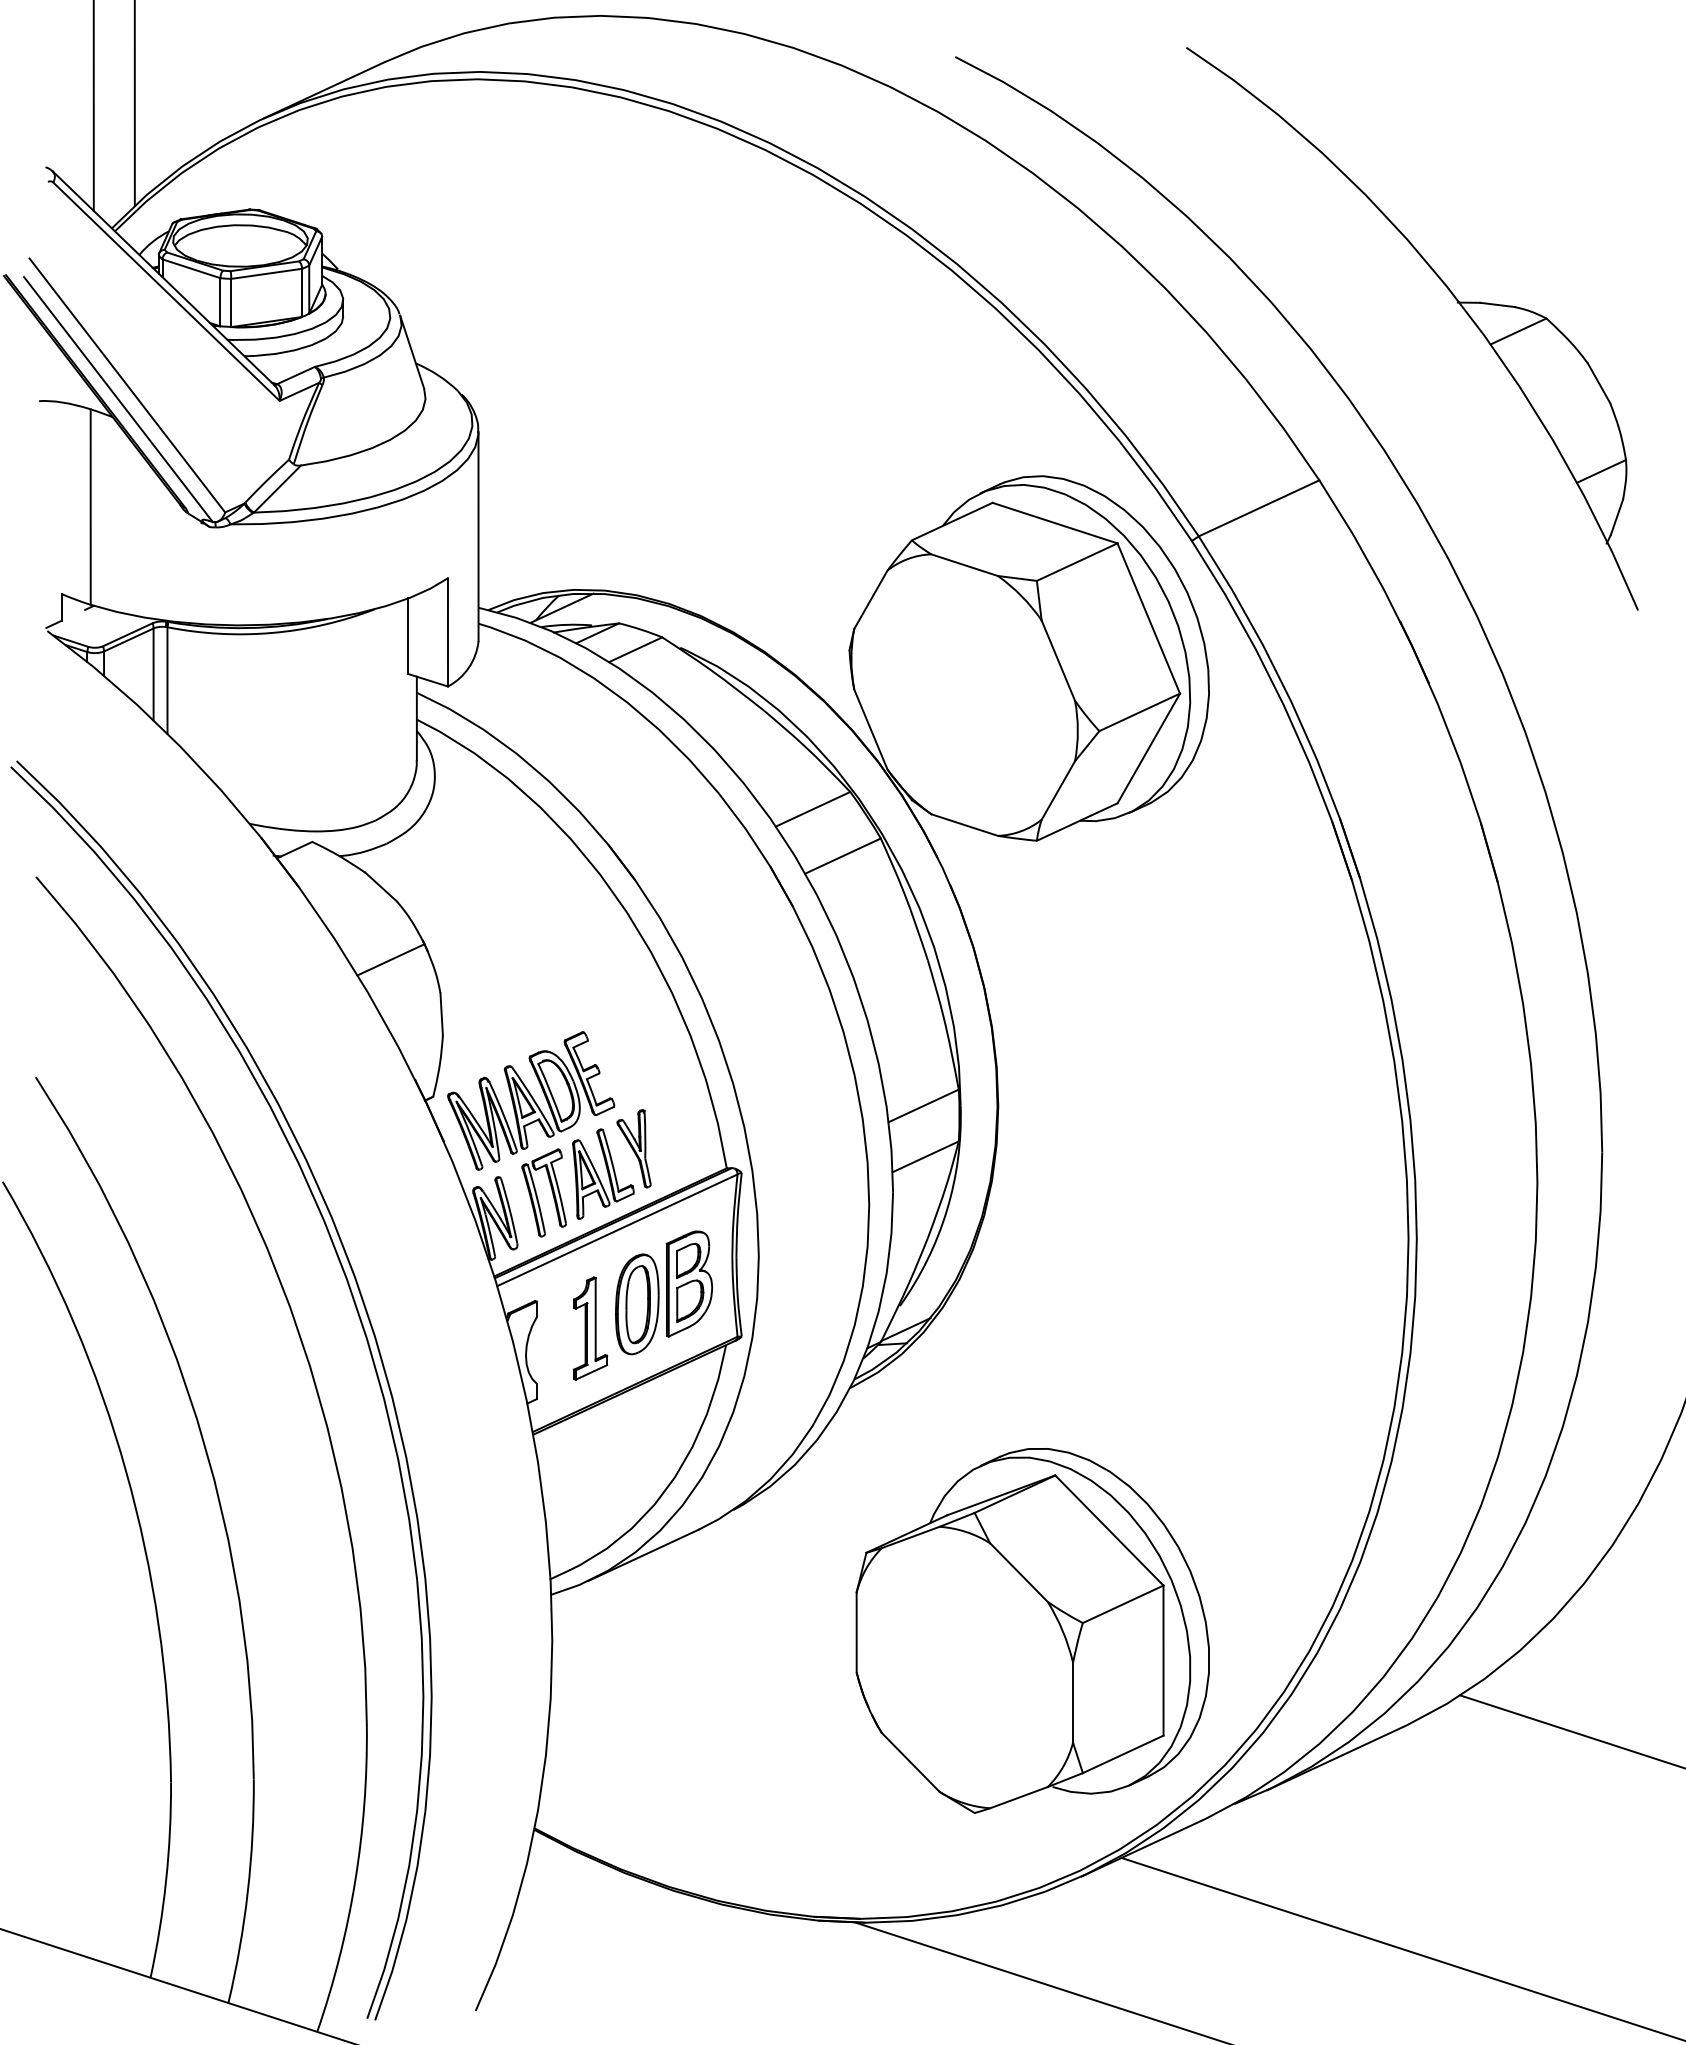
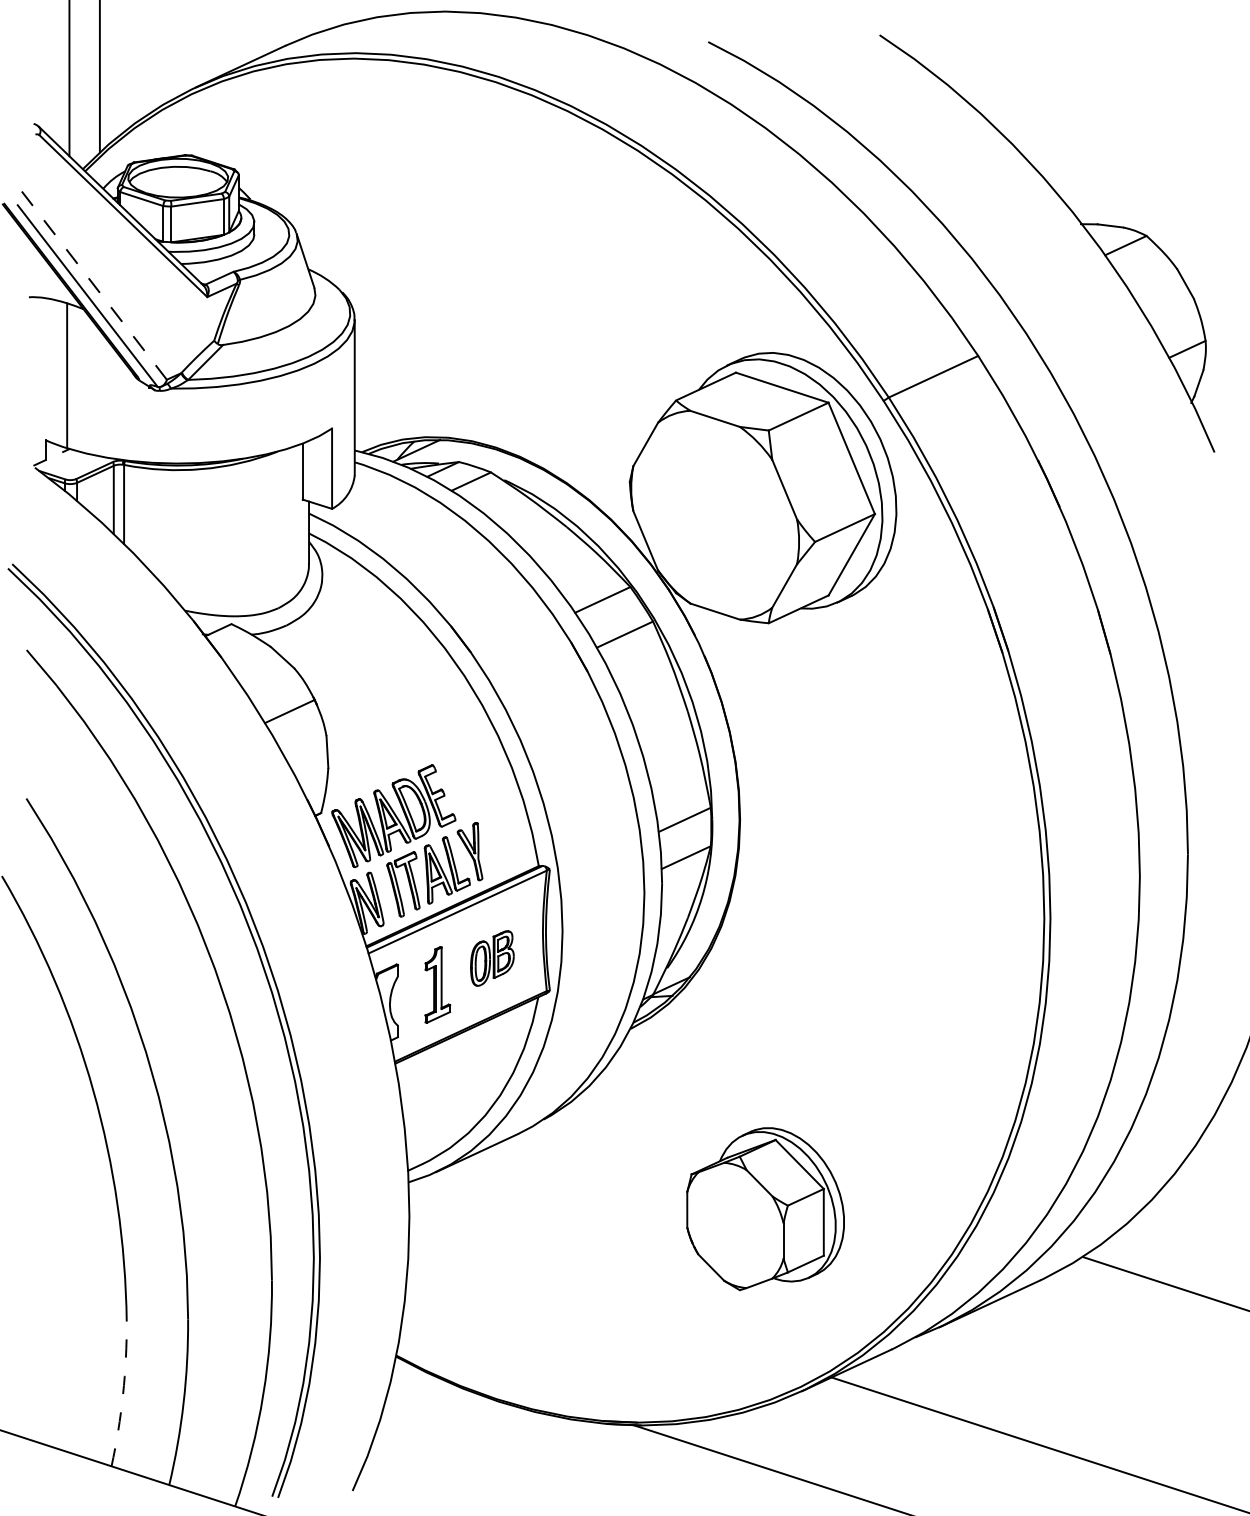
line: (127, 385) -> (94, 285), solid -> dashed
part: (664, 1292) -> (492, 958), size x0.6
part: (1032, 1630) -> (765, 1208), size x0.6
arc: (166, 1880) -> (123, 1394), solid -> dashed

